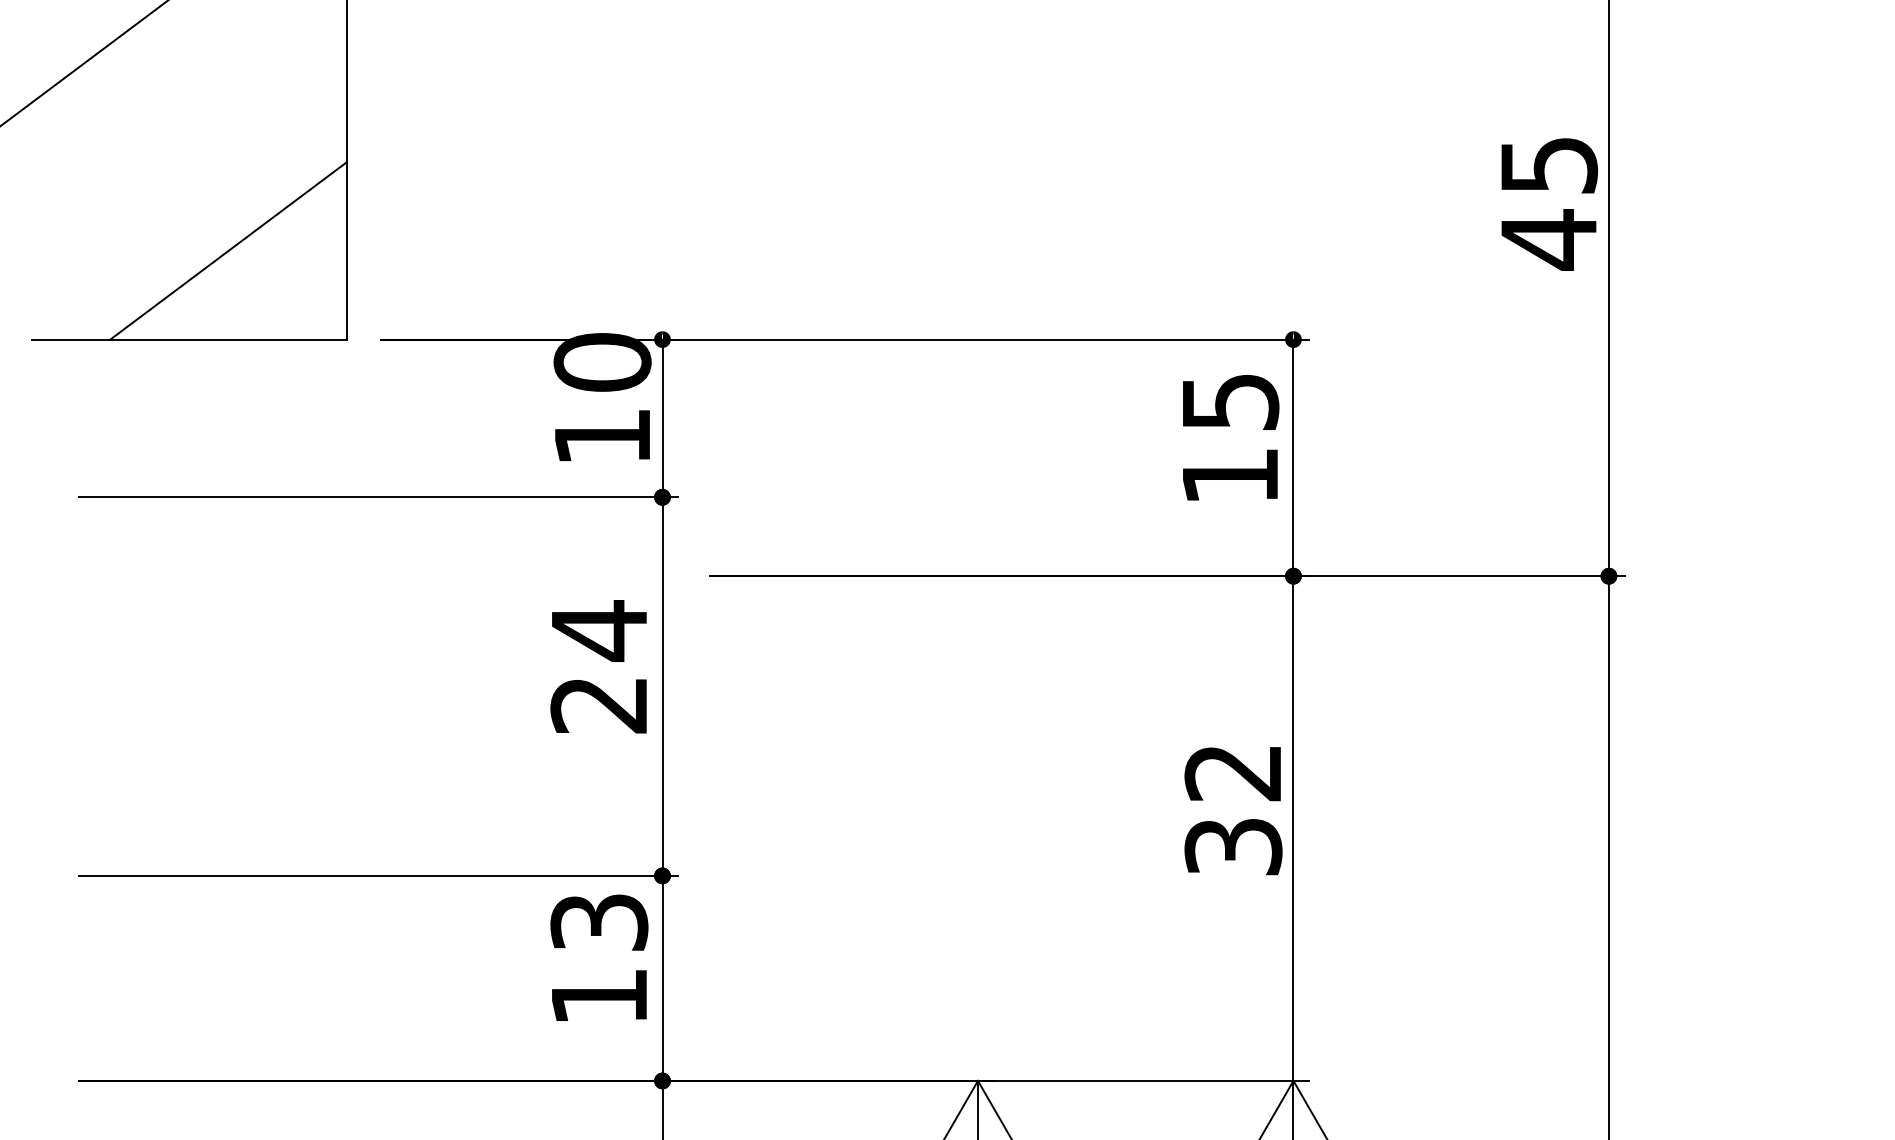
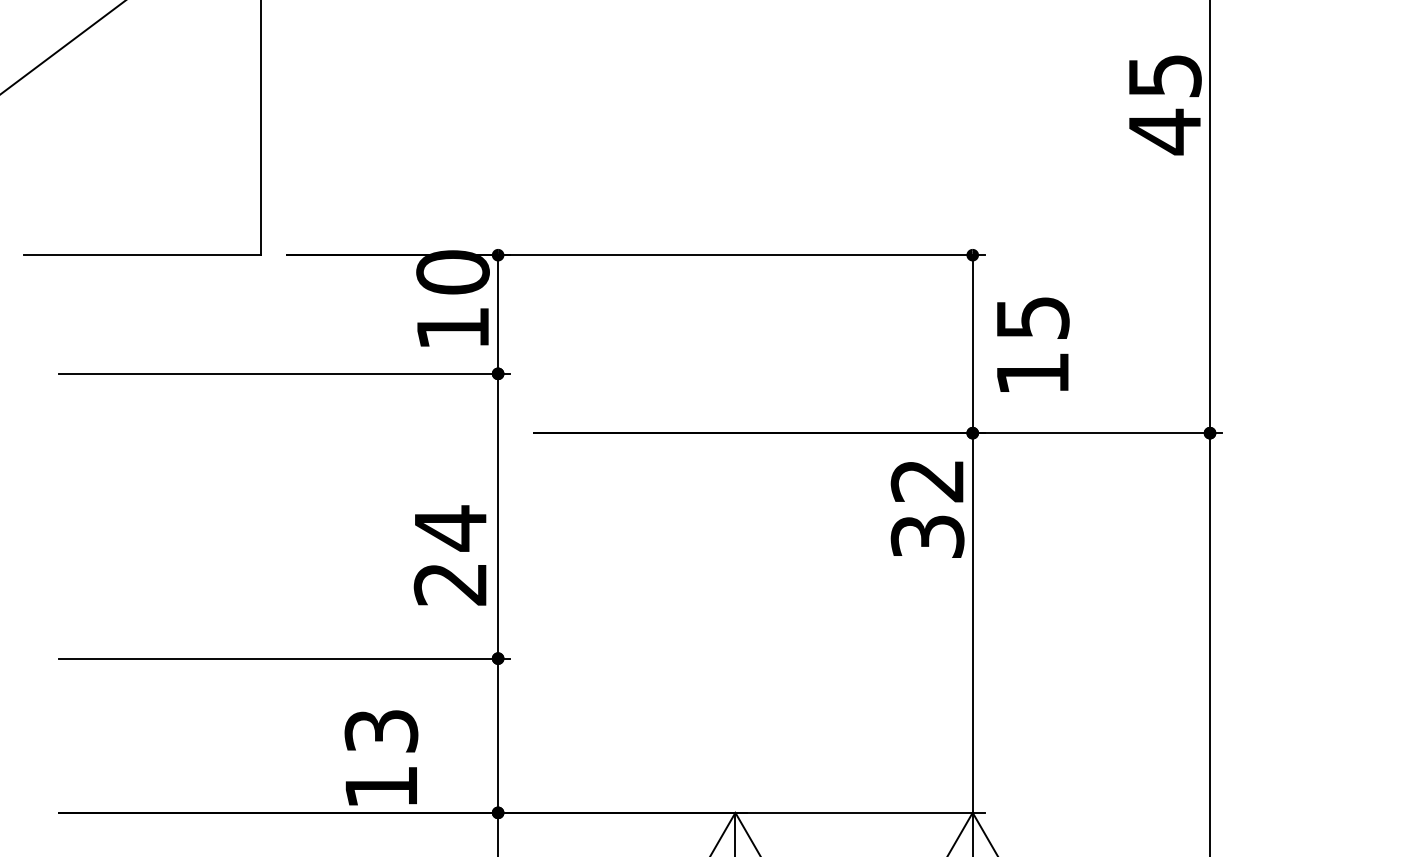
text: (1549, 204) -> (1165, 105), moved
line: (228, 250) -> (171, 188), removed
text: (1231, 437) -> (1033, 344), moved
text: (598, 666) -> (449, 555), moved
text: (1233, 811) -> (927, 510), moved
text: (599, 957) -> (381, 757), moved

